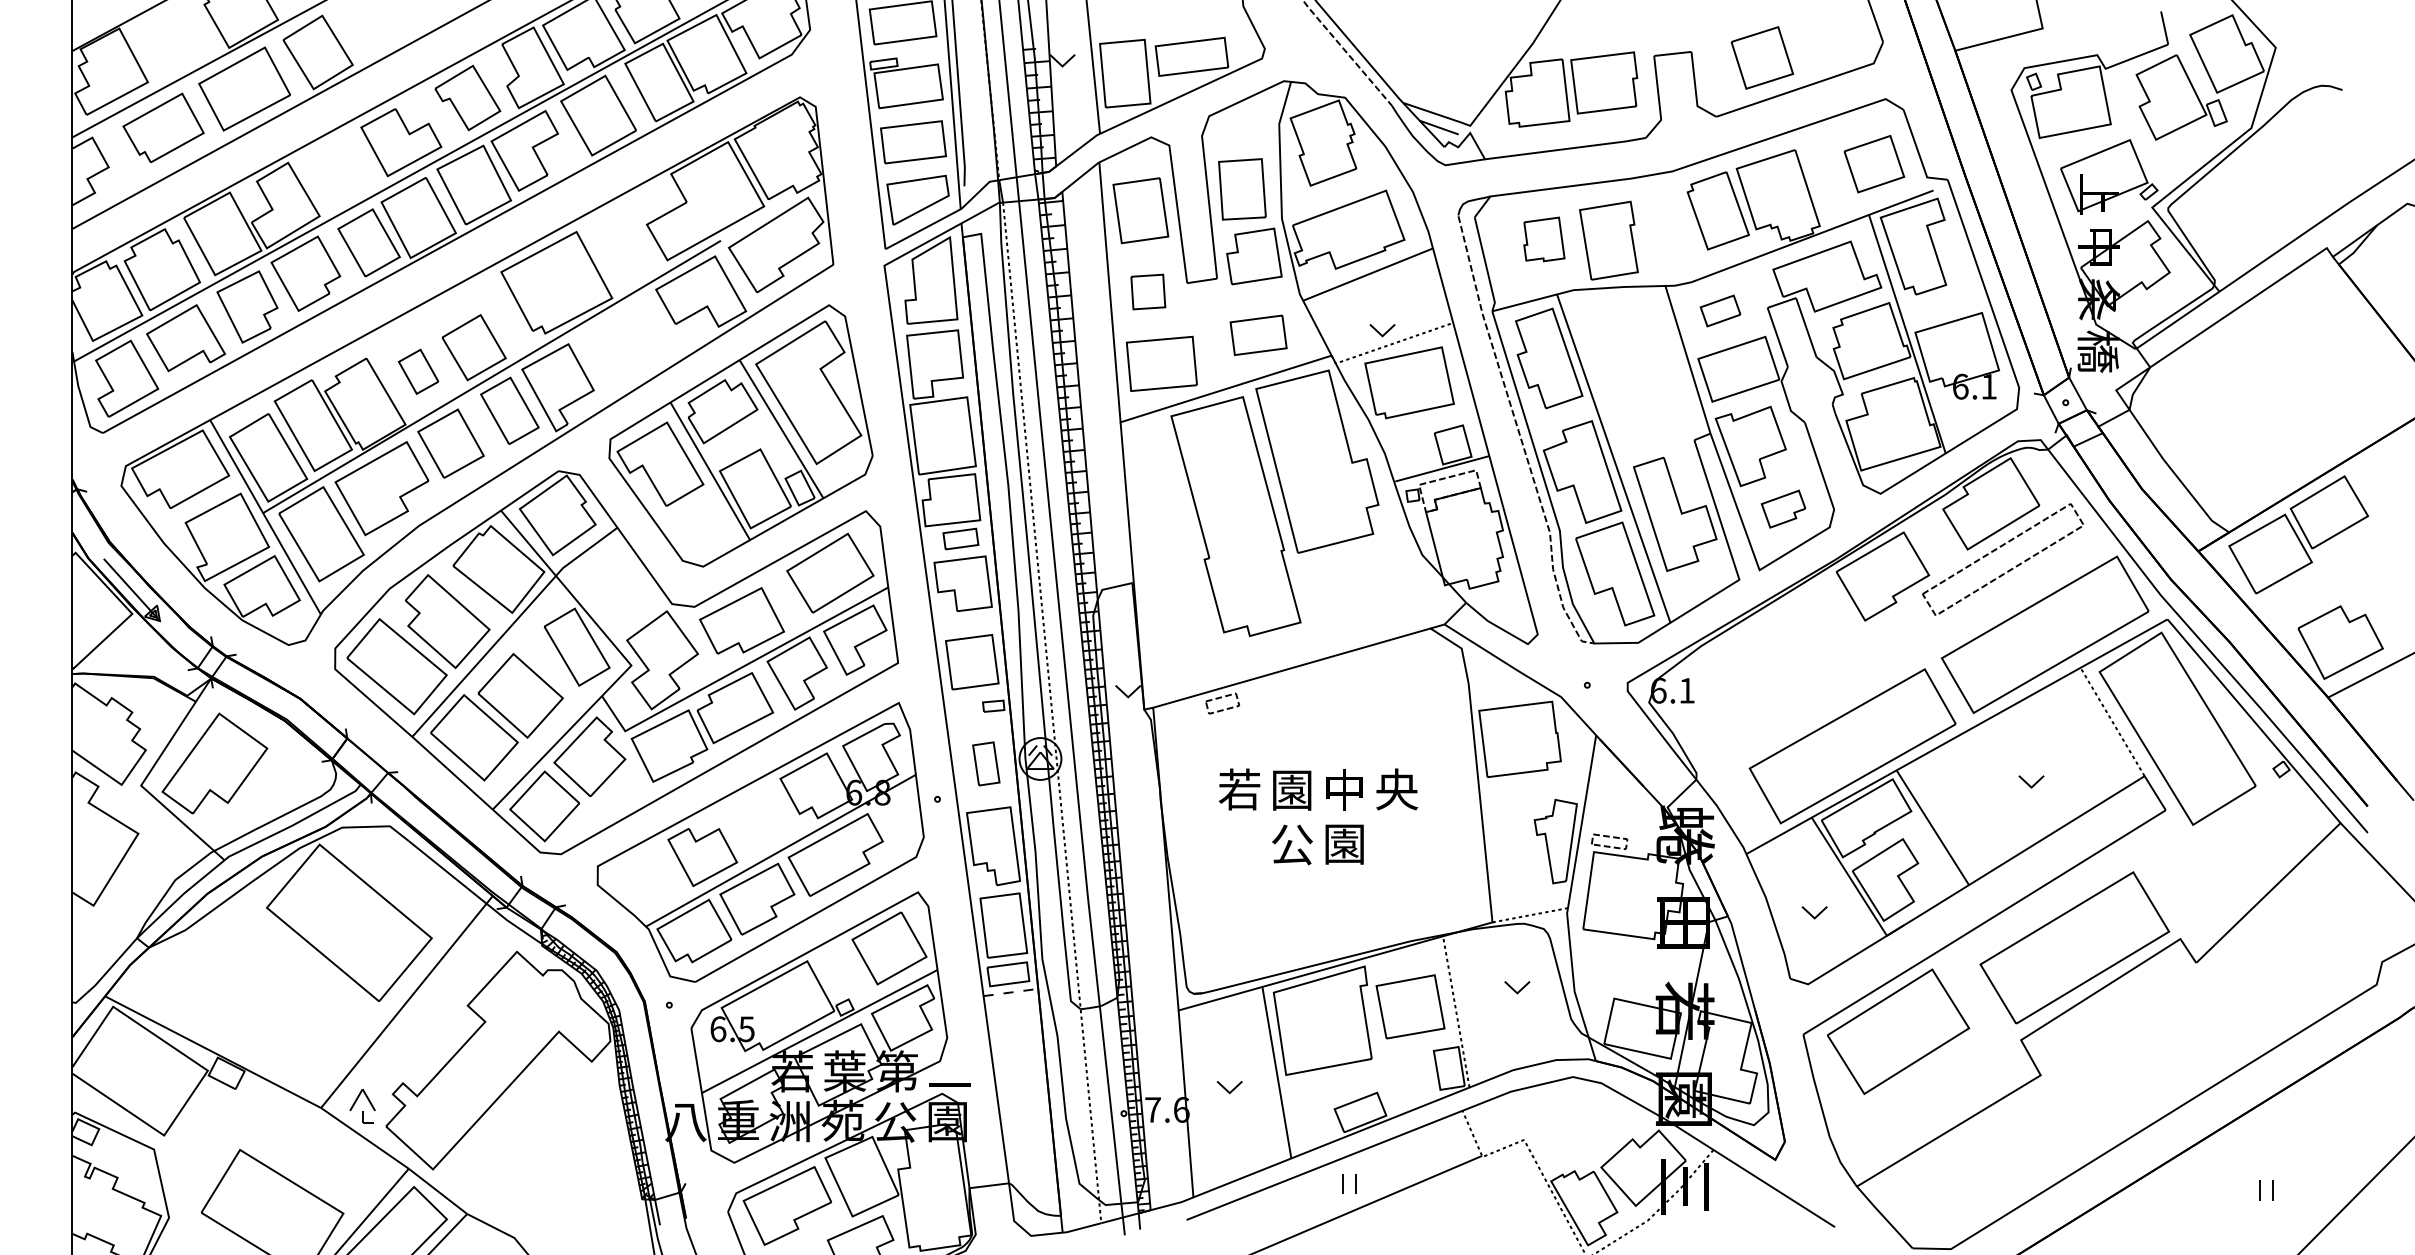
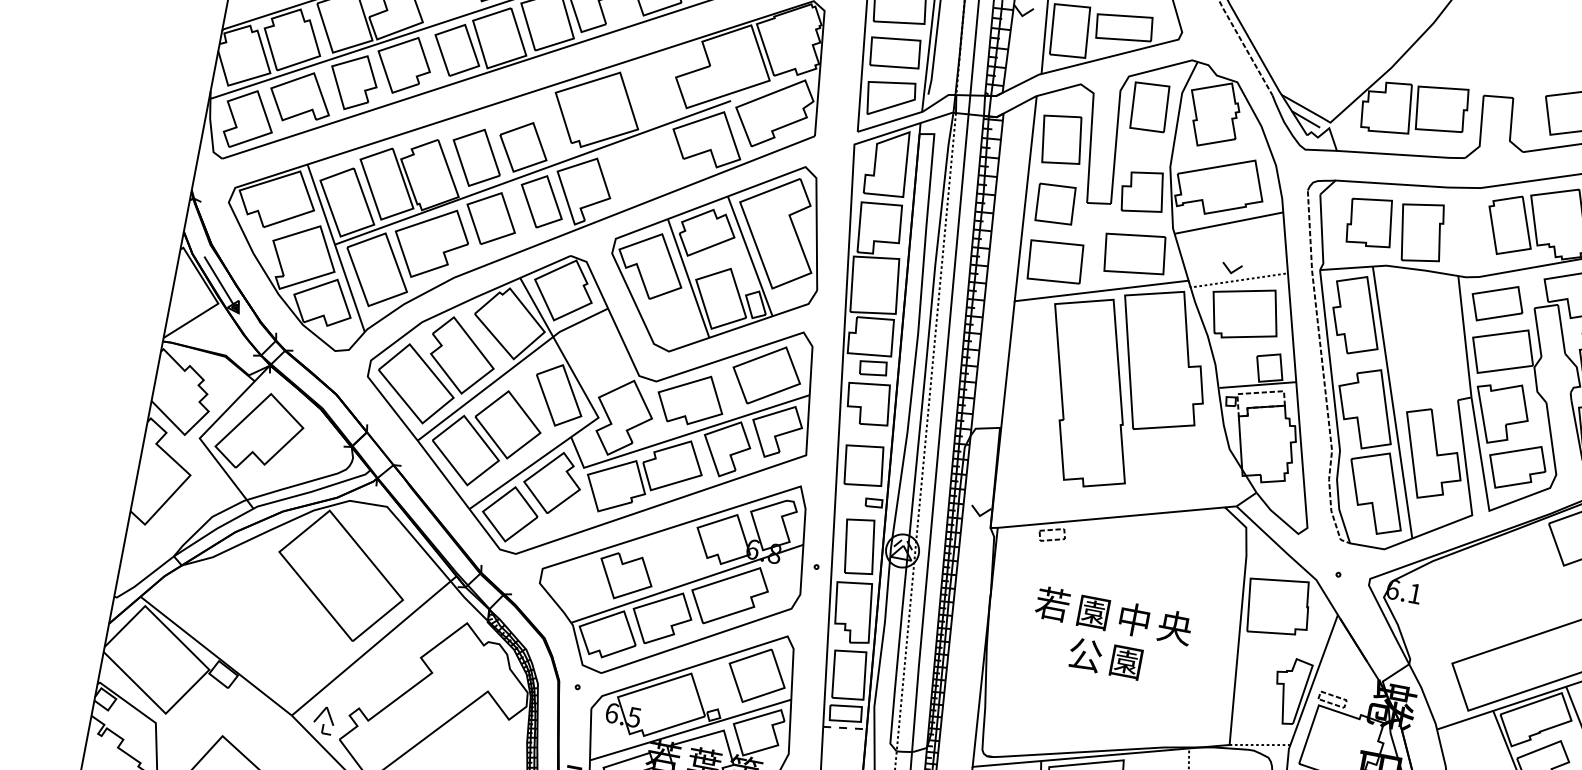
part: (1242, 189) -> (1149, 107), moved
part: (1544, 239) -> (1371, 222), size x1.43
part: (1148, 291) -> (1055, 203), size x1.43
part: (1720, 310) -> (1497, 303), size x1.67
part: (1258, 335) -> (1134, 254), size x1.43
part: (418, 371) -> (476, 157), size x1.67
part: (1783, 508) -> (1517, 466), size x1.67
part: (986, 763) -> (859, 546), size x1.67

